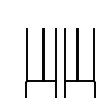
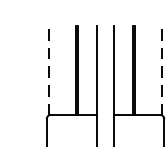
line: (27, 54) -> (49, 70), solid -> dashed
line: (93, 54) -> (161, 70), solid -> dashed

